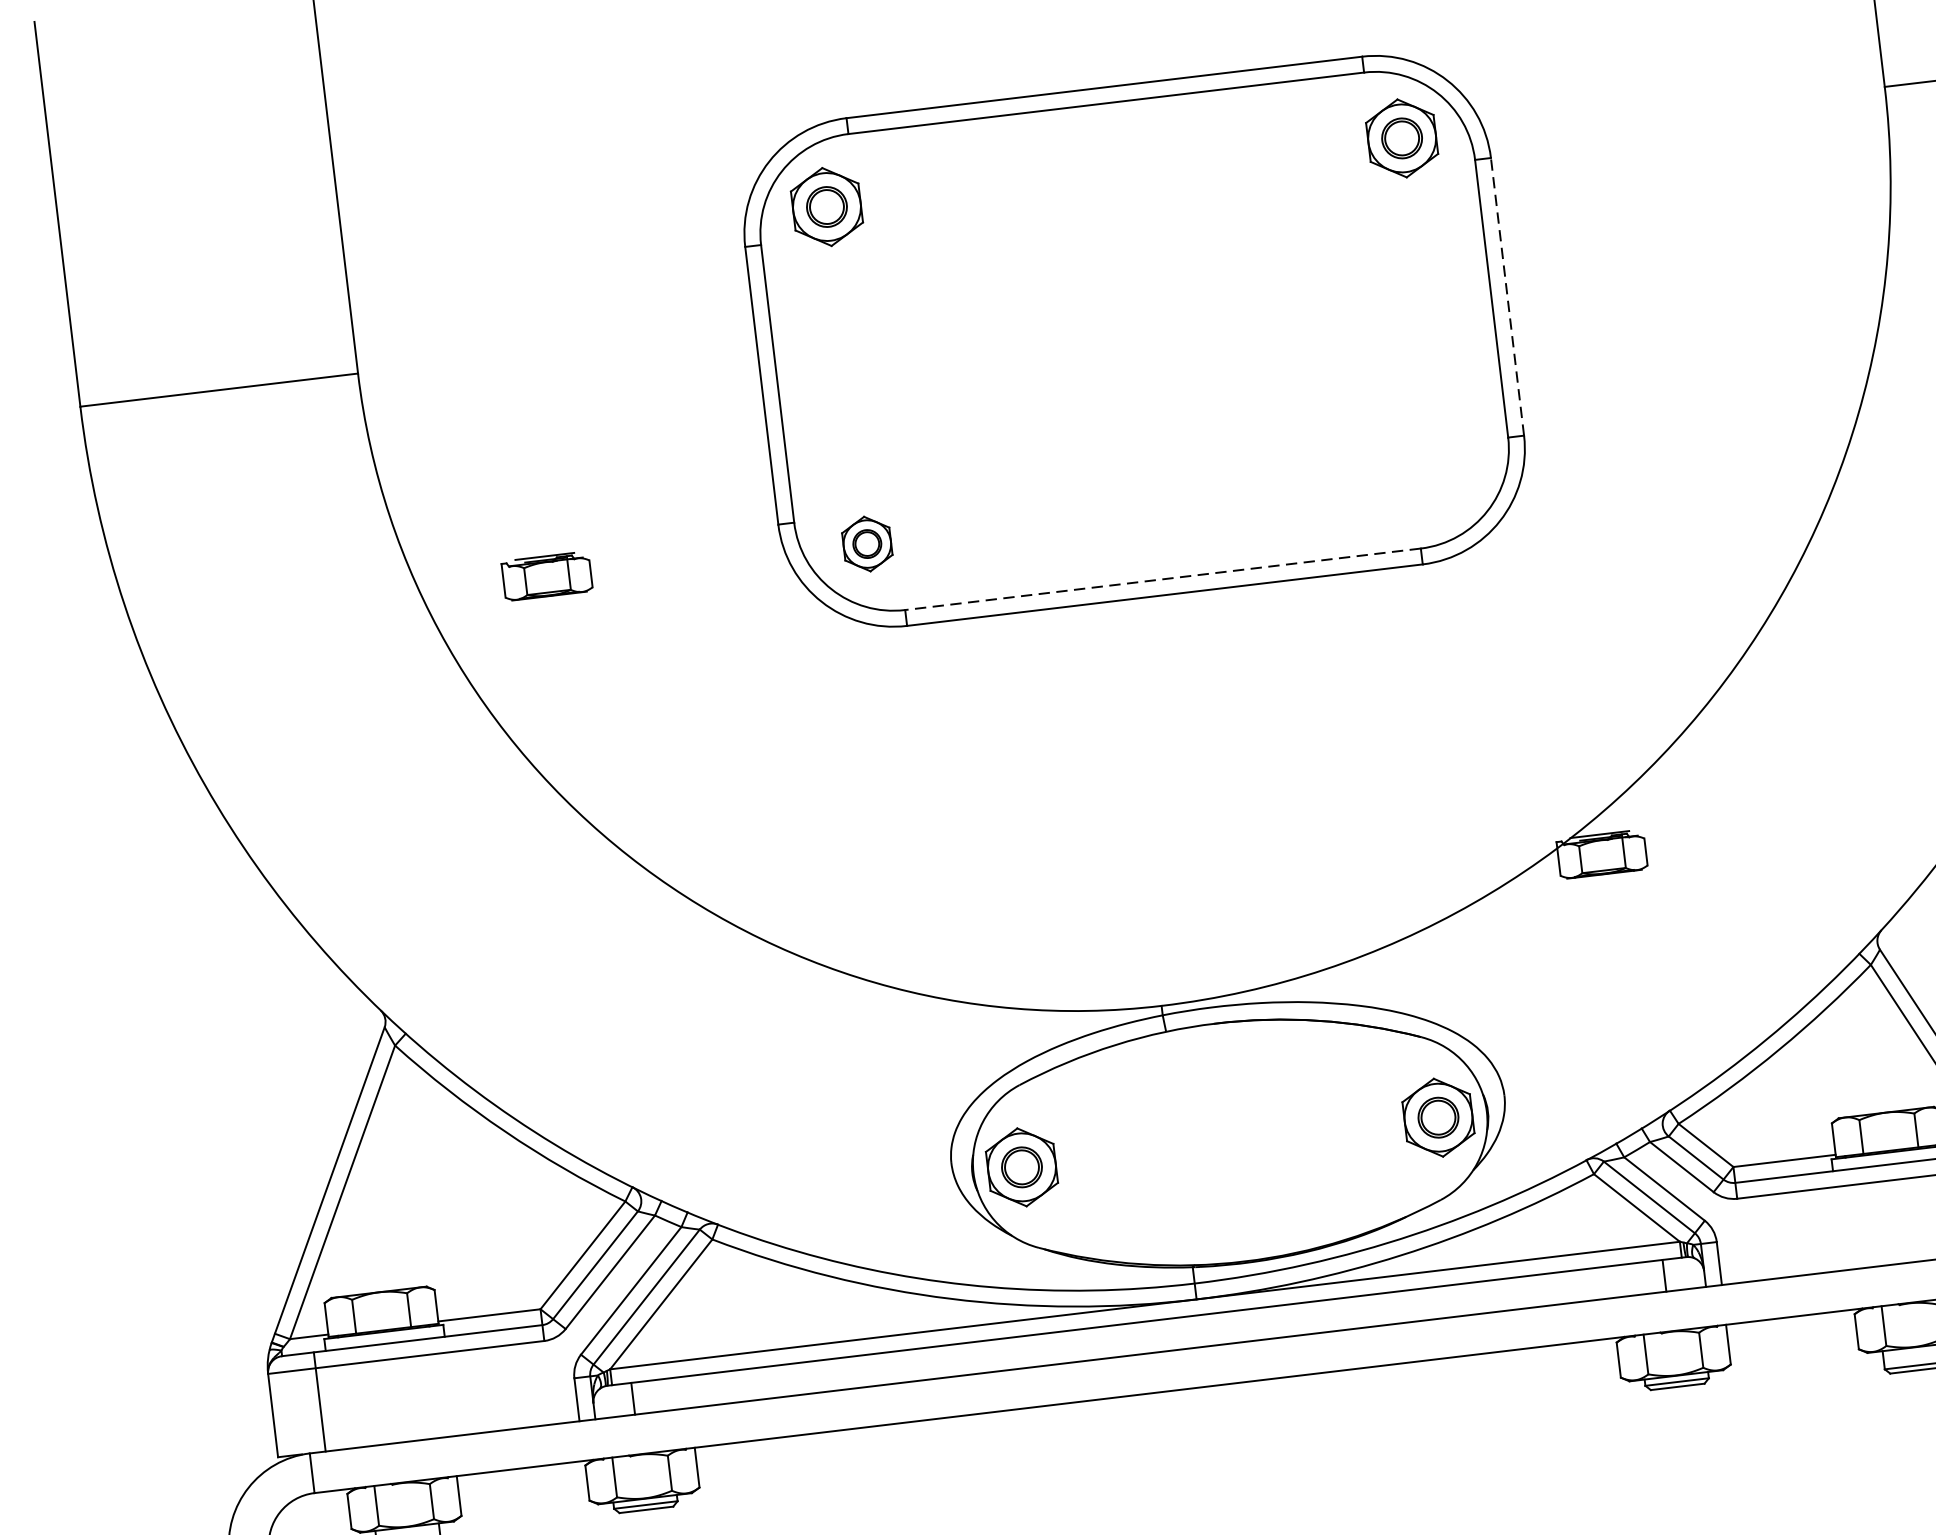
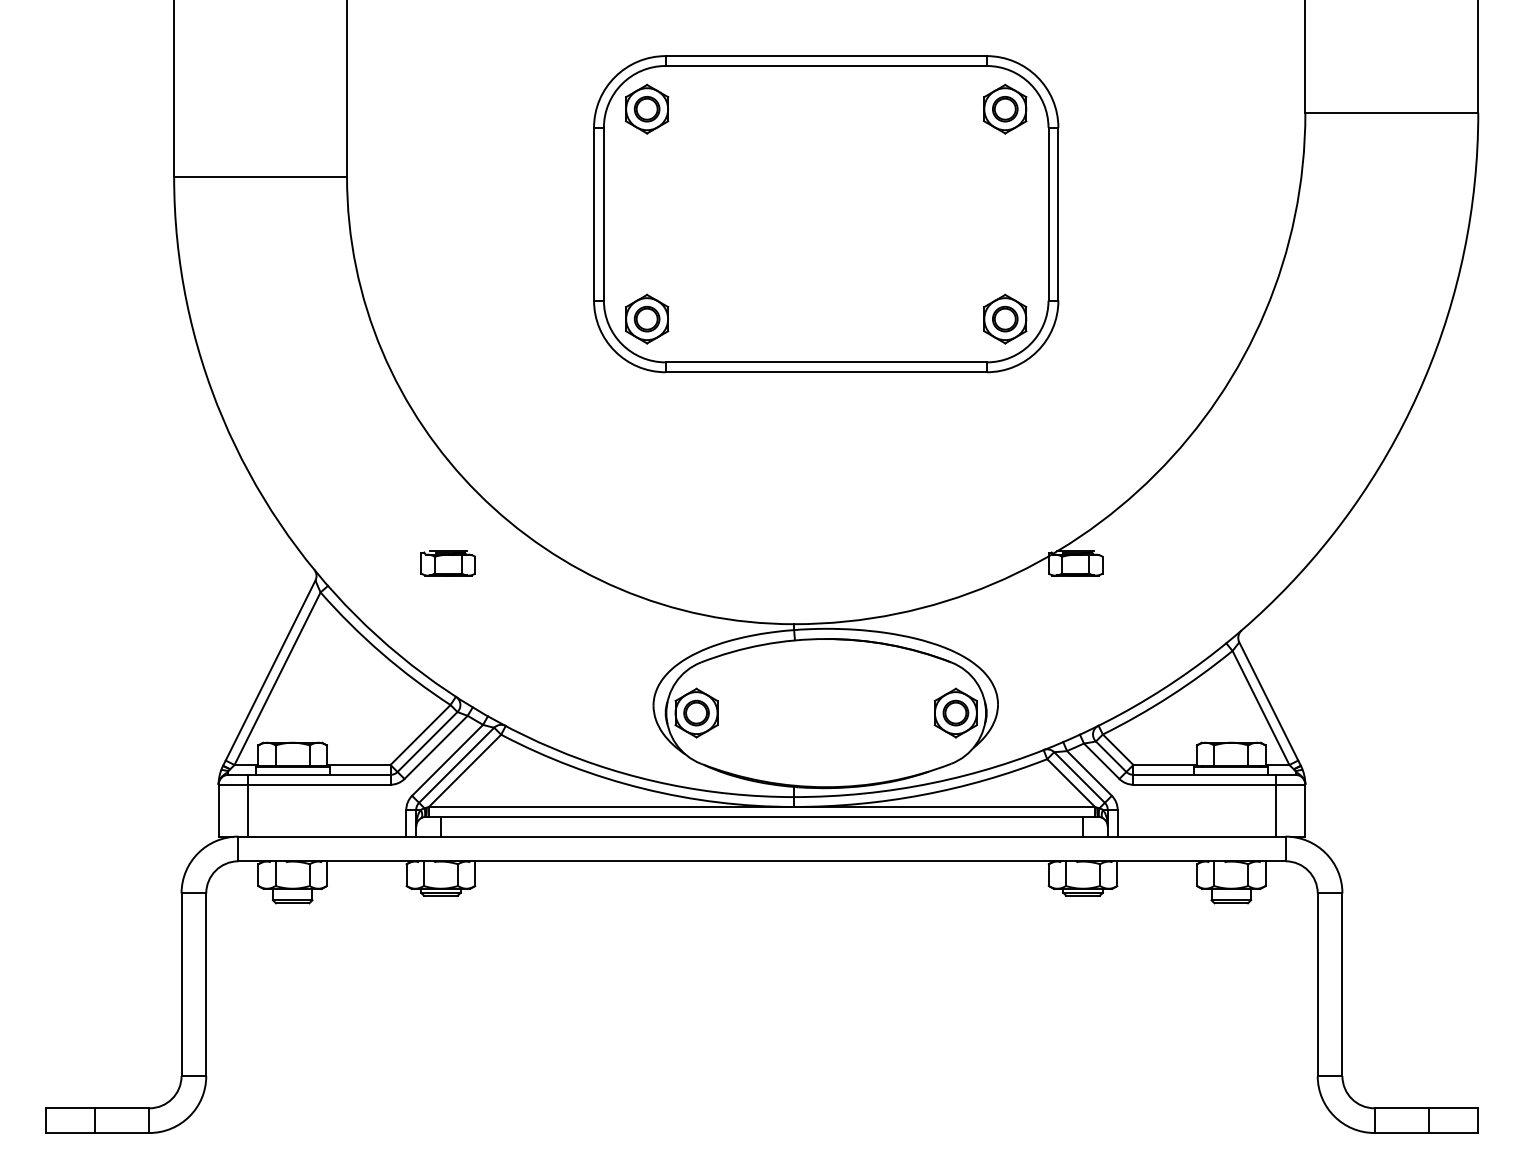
line: (1507, 295) -> (1058, 213), dashed -> solid
part: (1442, 474) -> (1005, 318), added
part: (867, 543) -> (647, 318), size x1.43
part: (545, 576) -> (447, 563), moved
line: (1163, 579) -> (826, 362), dashed -> solid

